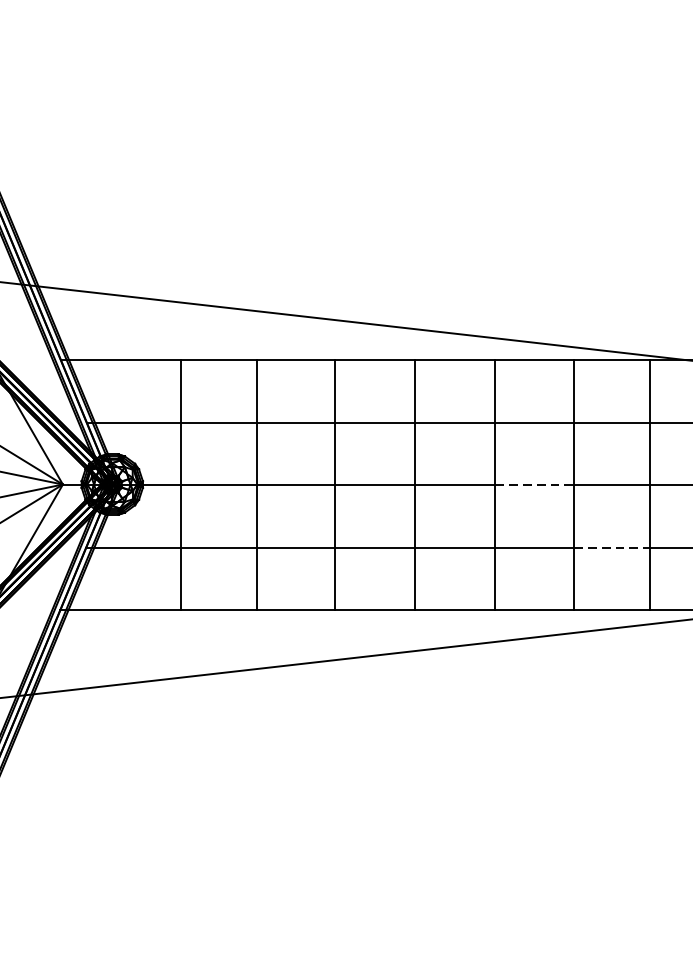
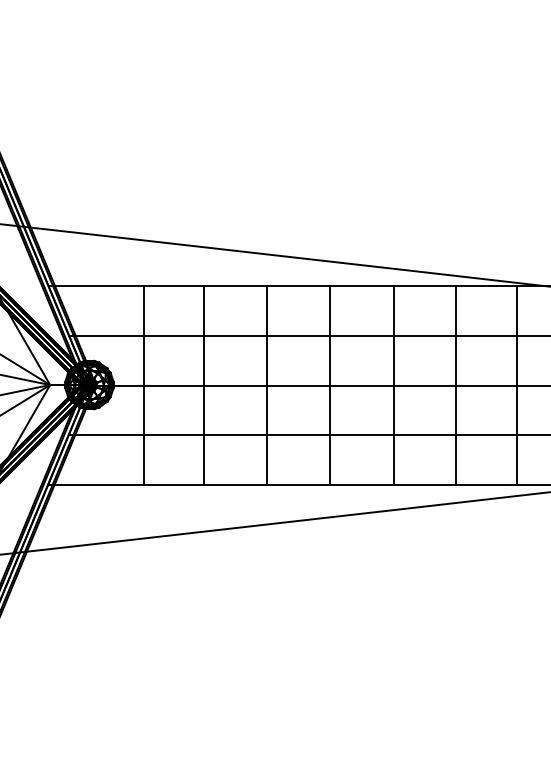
line: (535, 485) -> (425, 385), dashed -> solid
line: (613, 548) -> (487, 435), dashed -> solid

